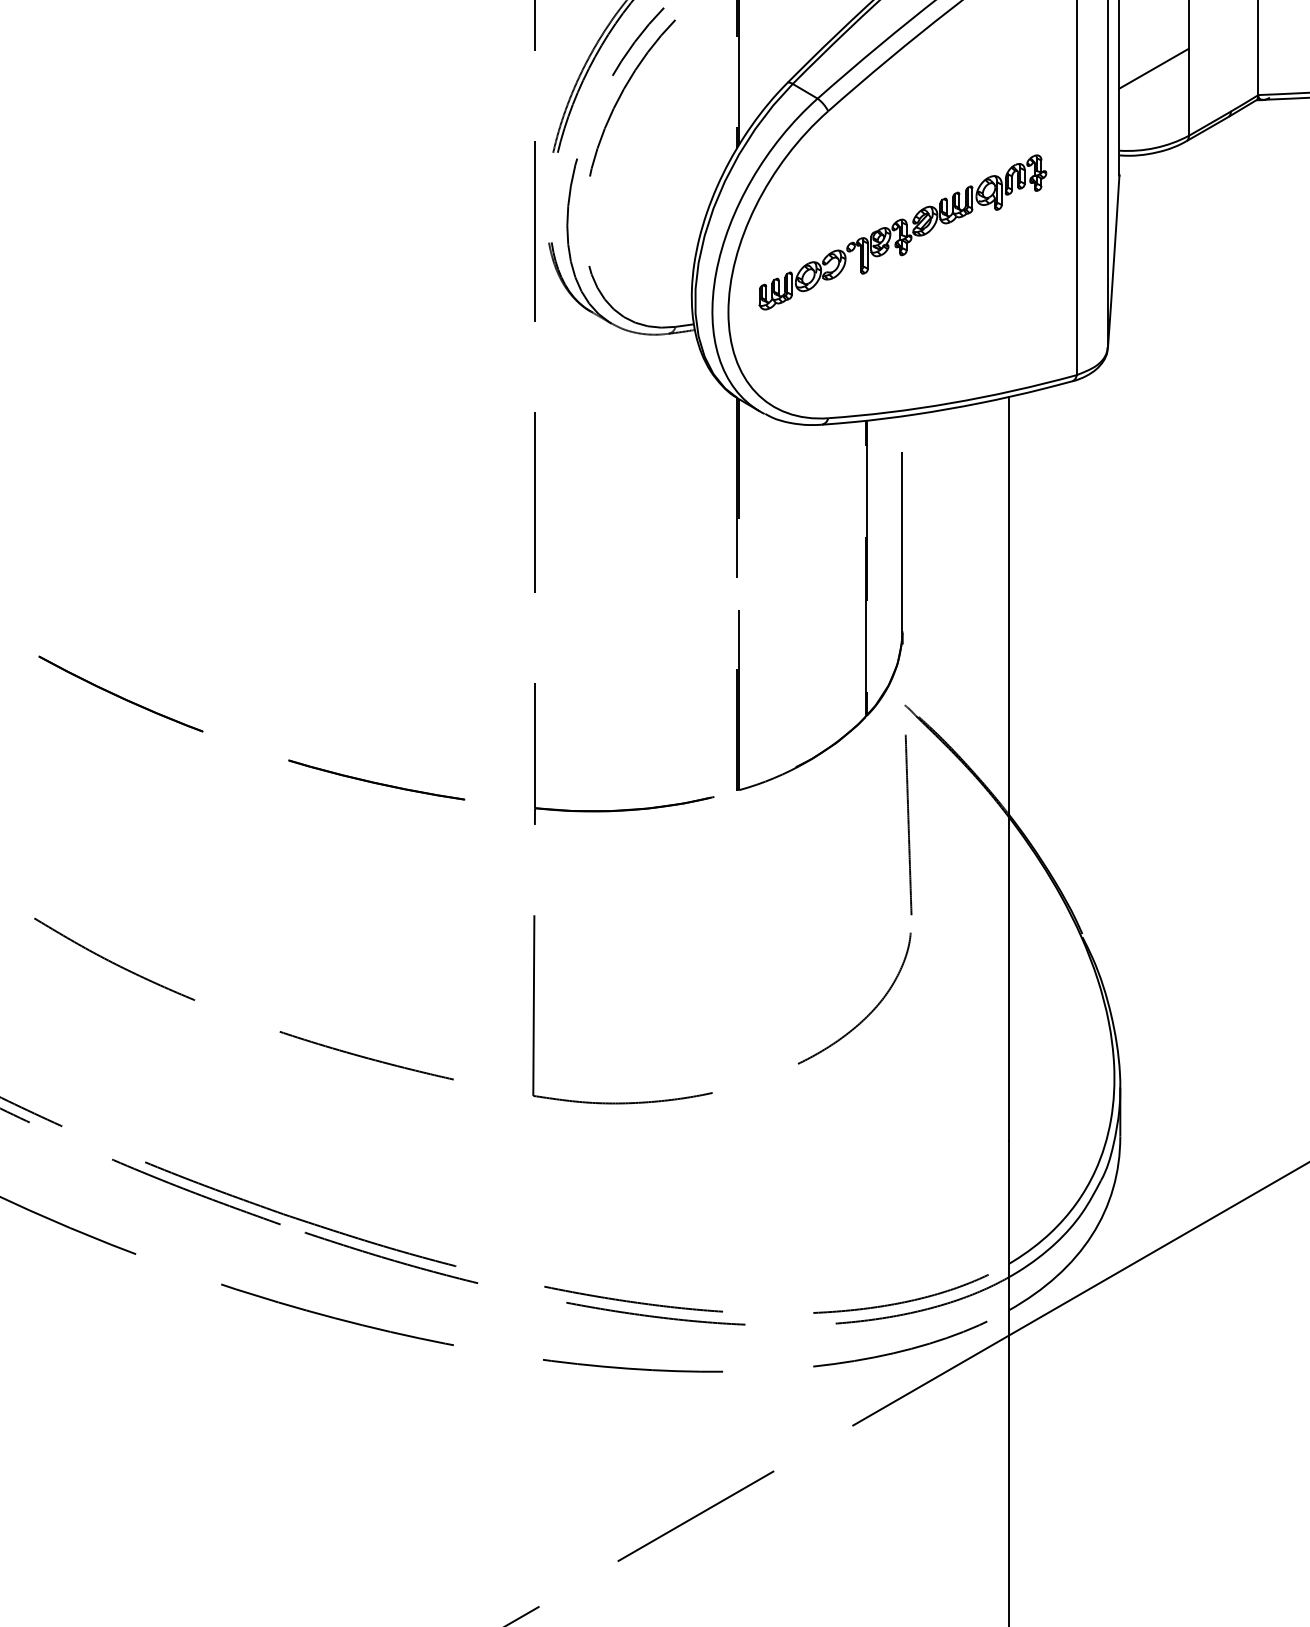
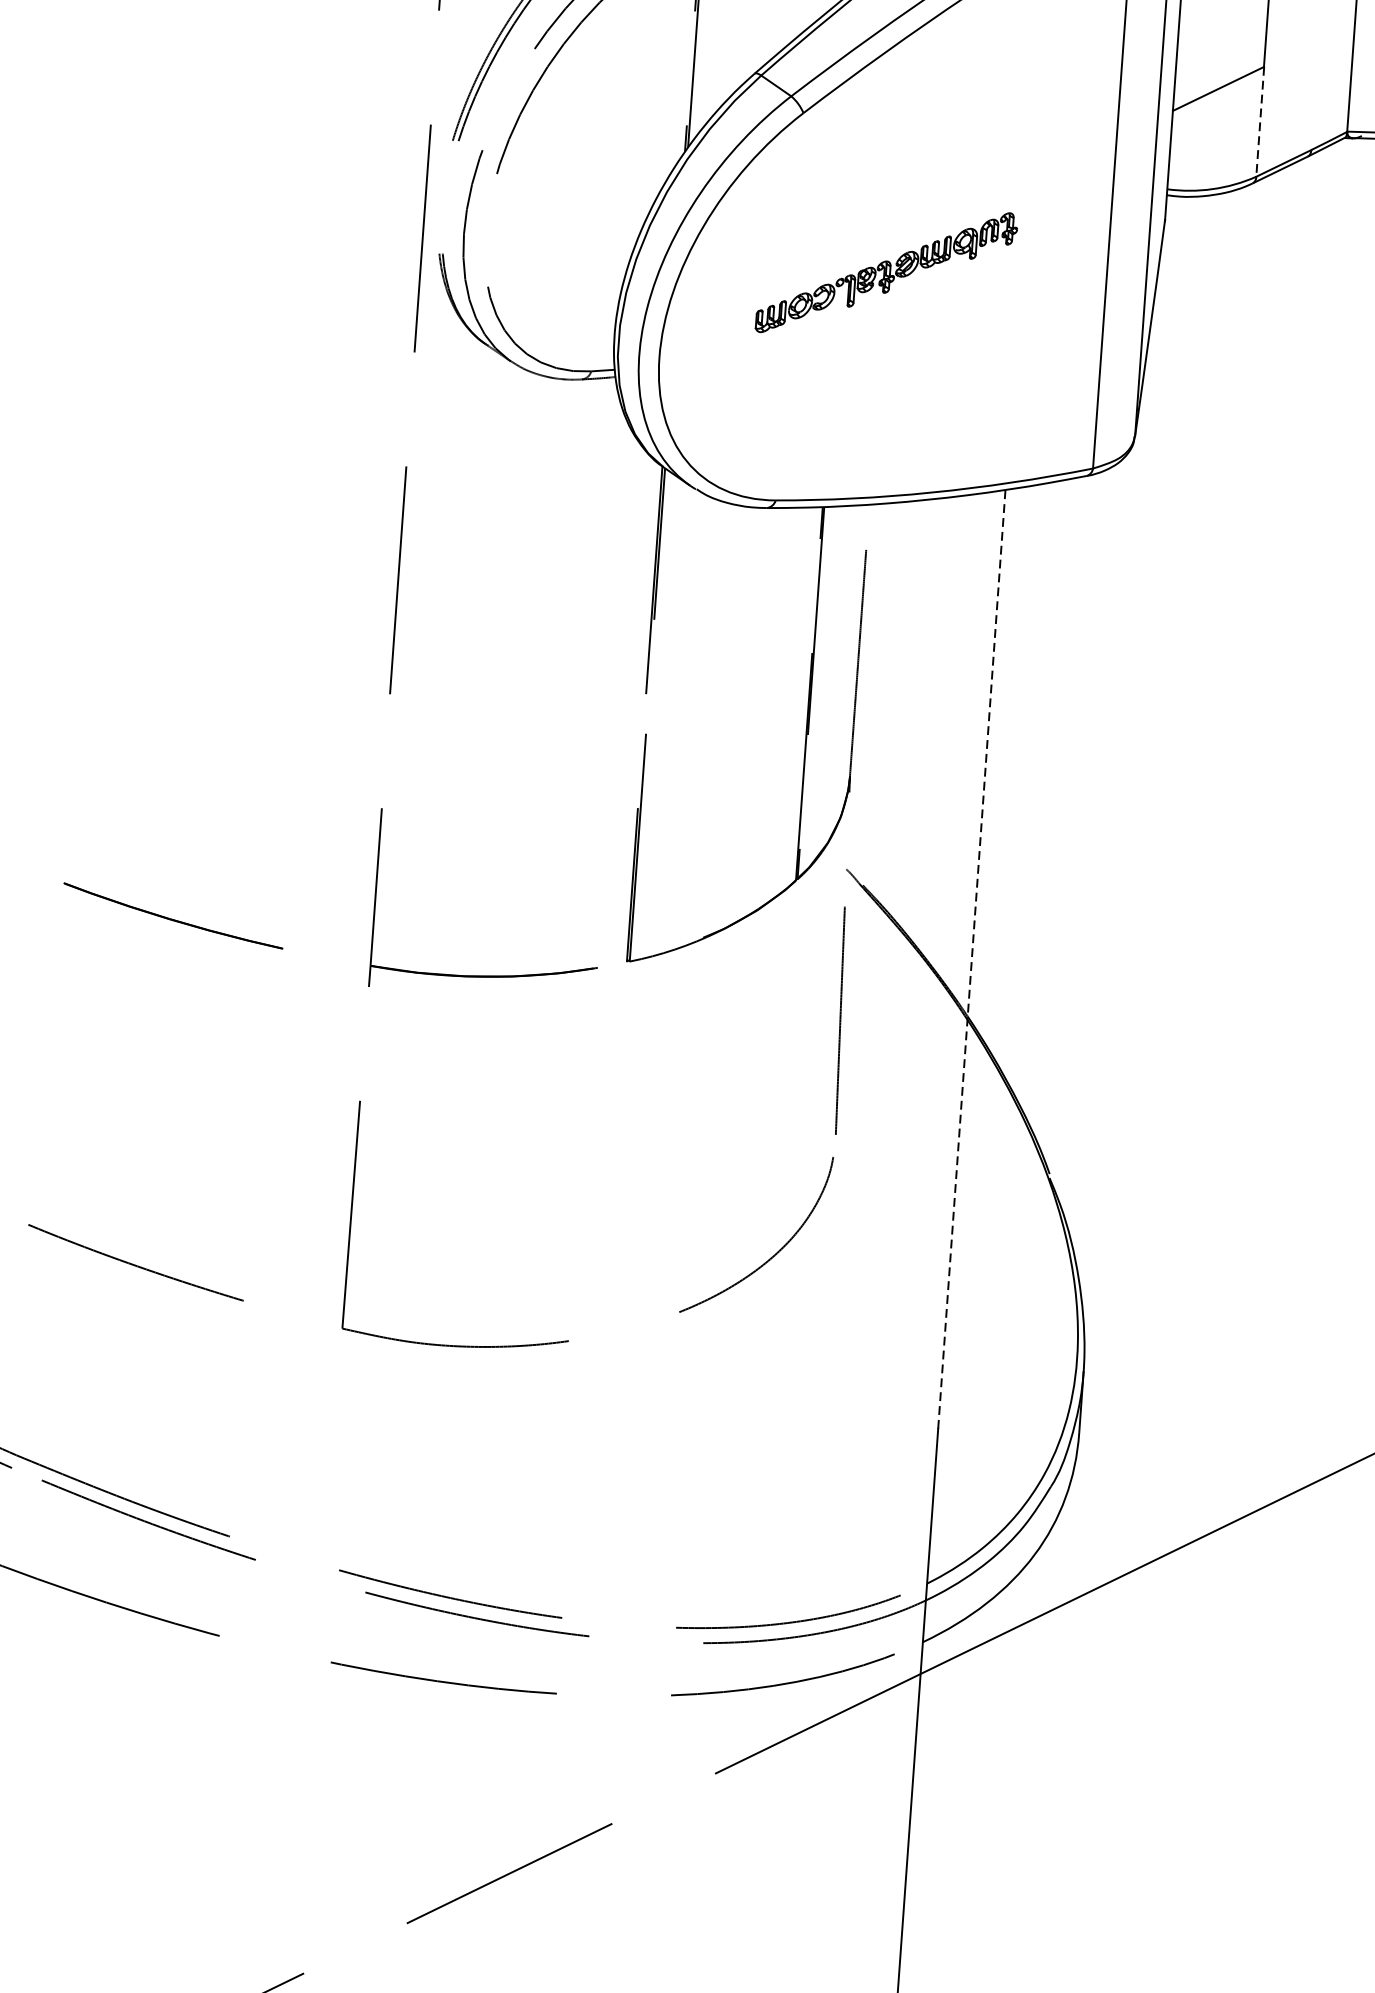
line: (1188, 92) -> (1259, 122), solid -> dashed
part: (902, 232) -> (886, 272), size x0.7
line: (1008, 768) -> (971, 958), solid -> dashed

